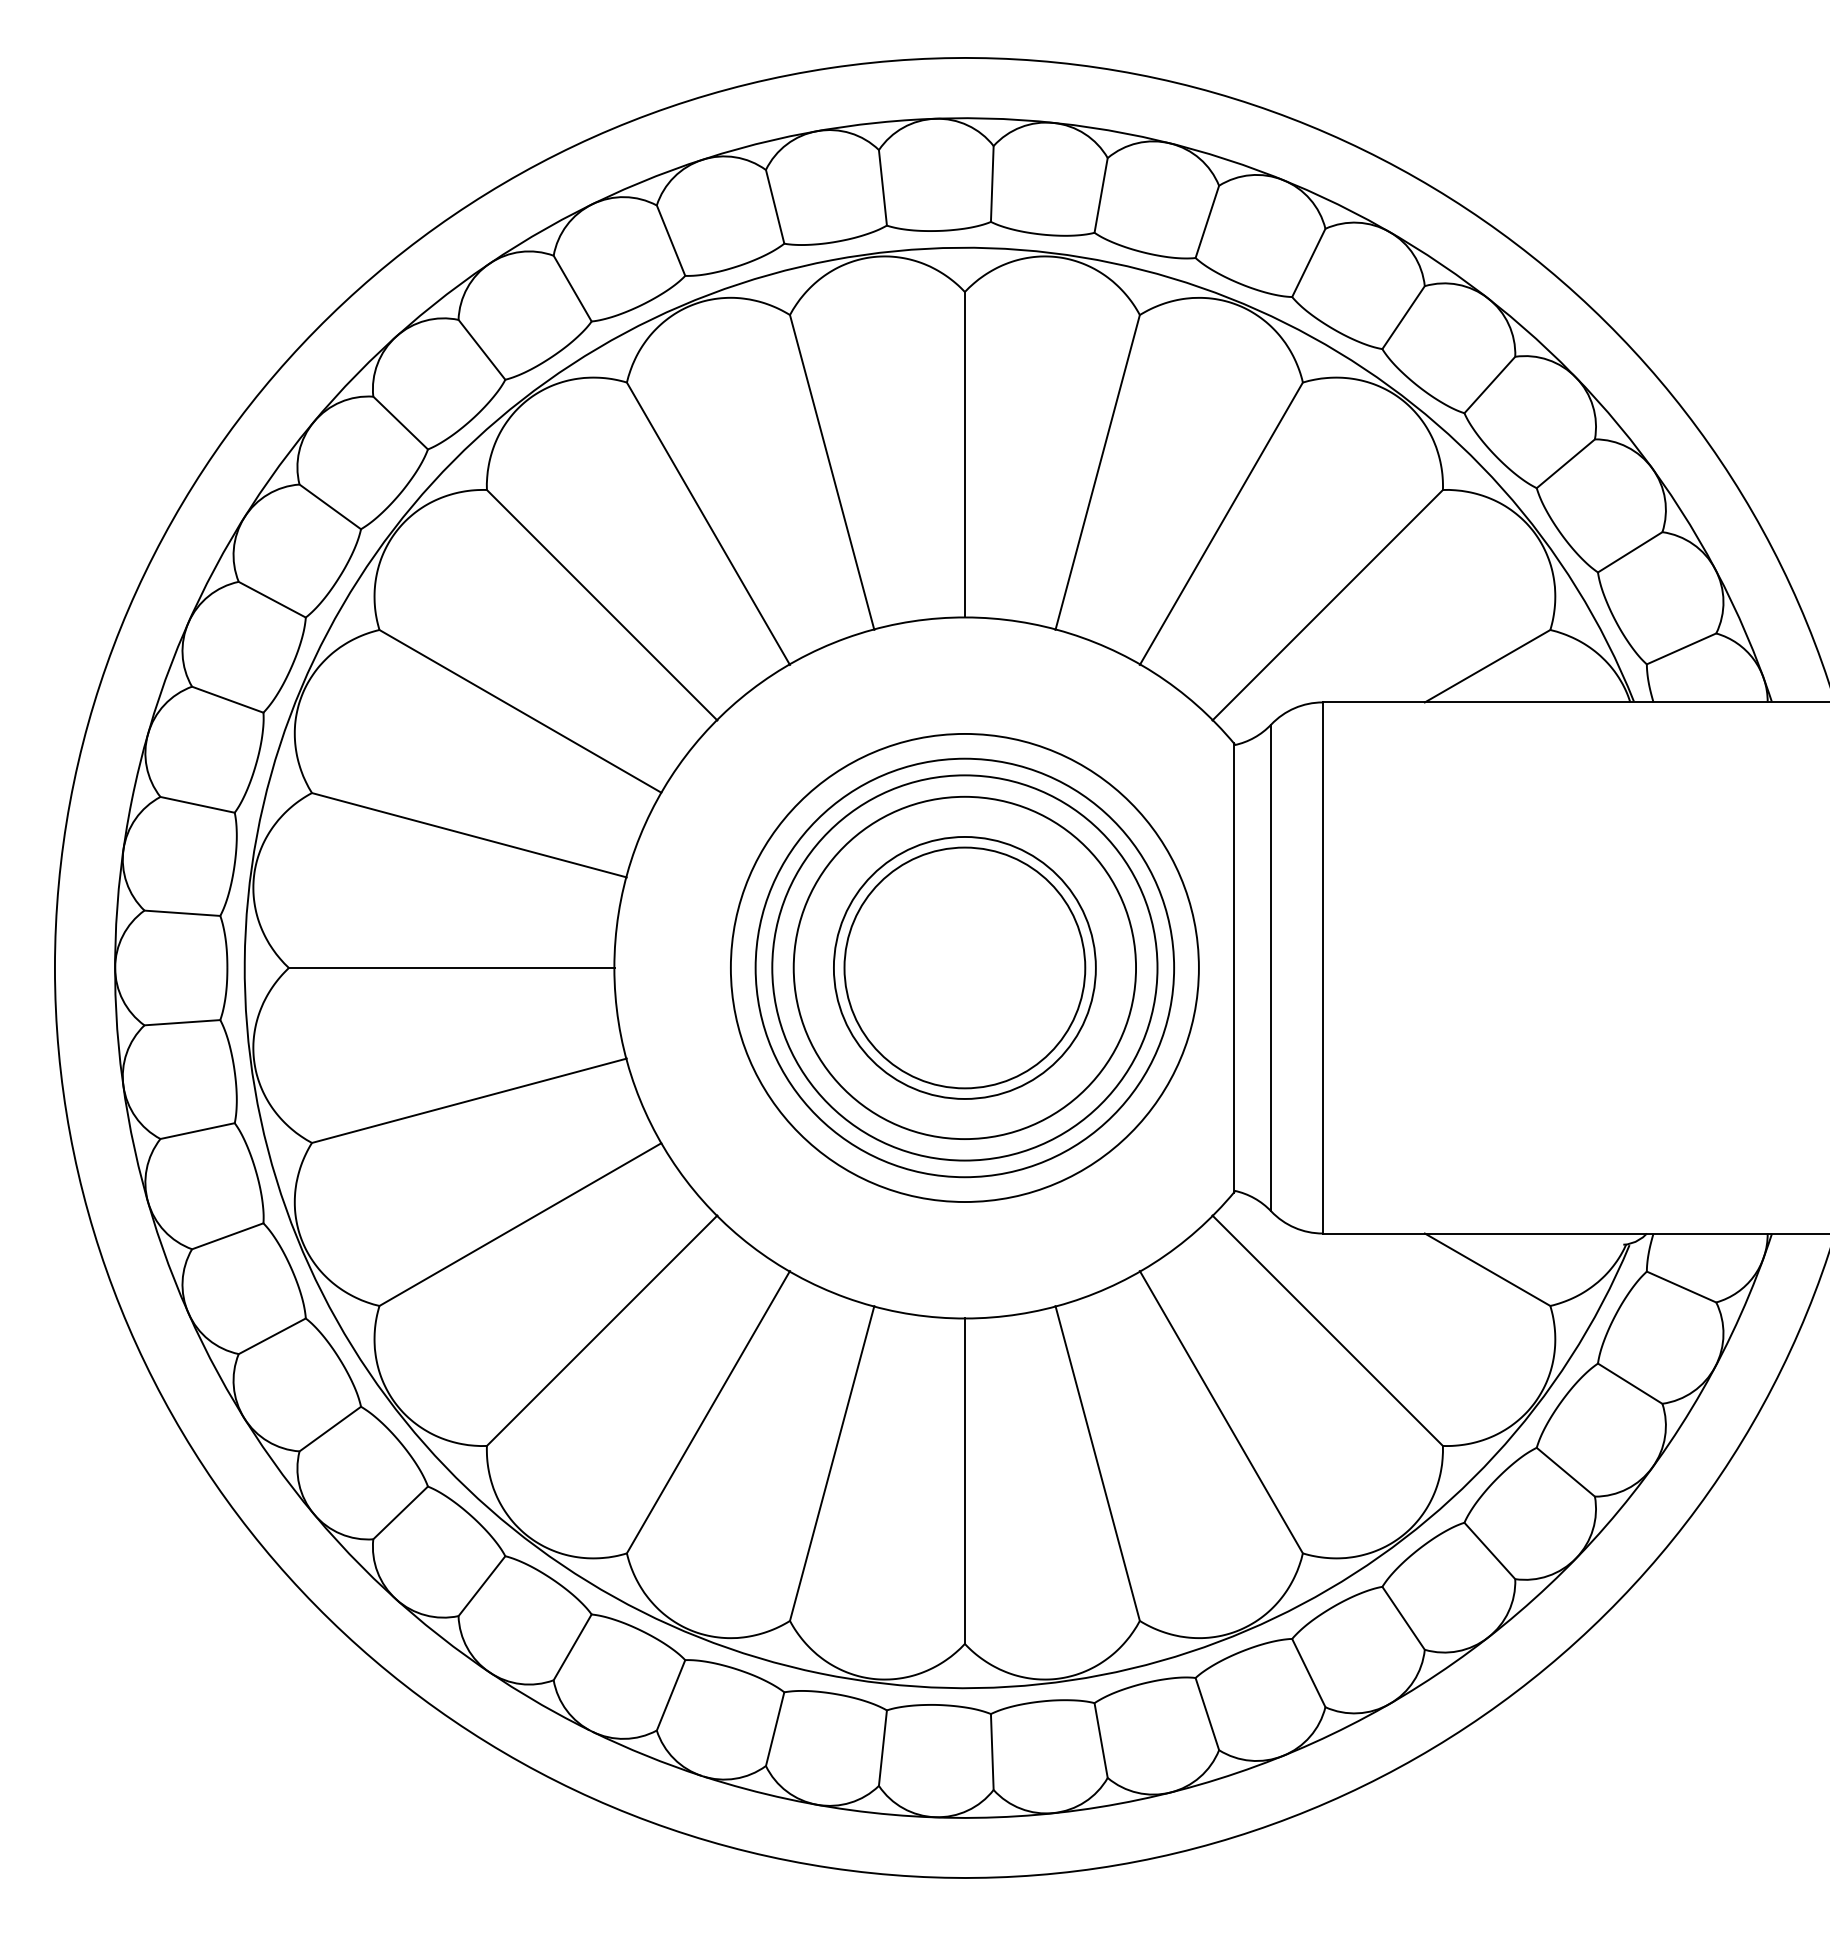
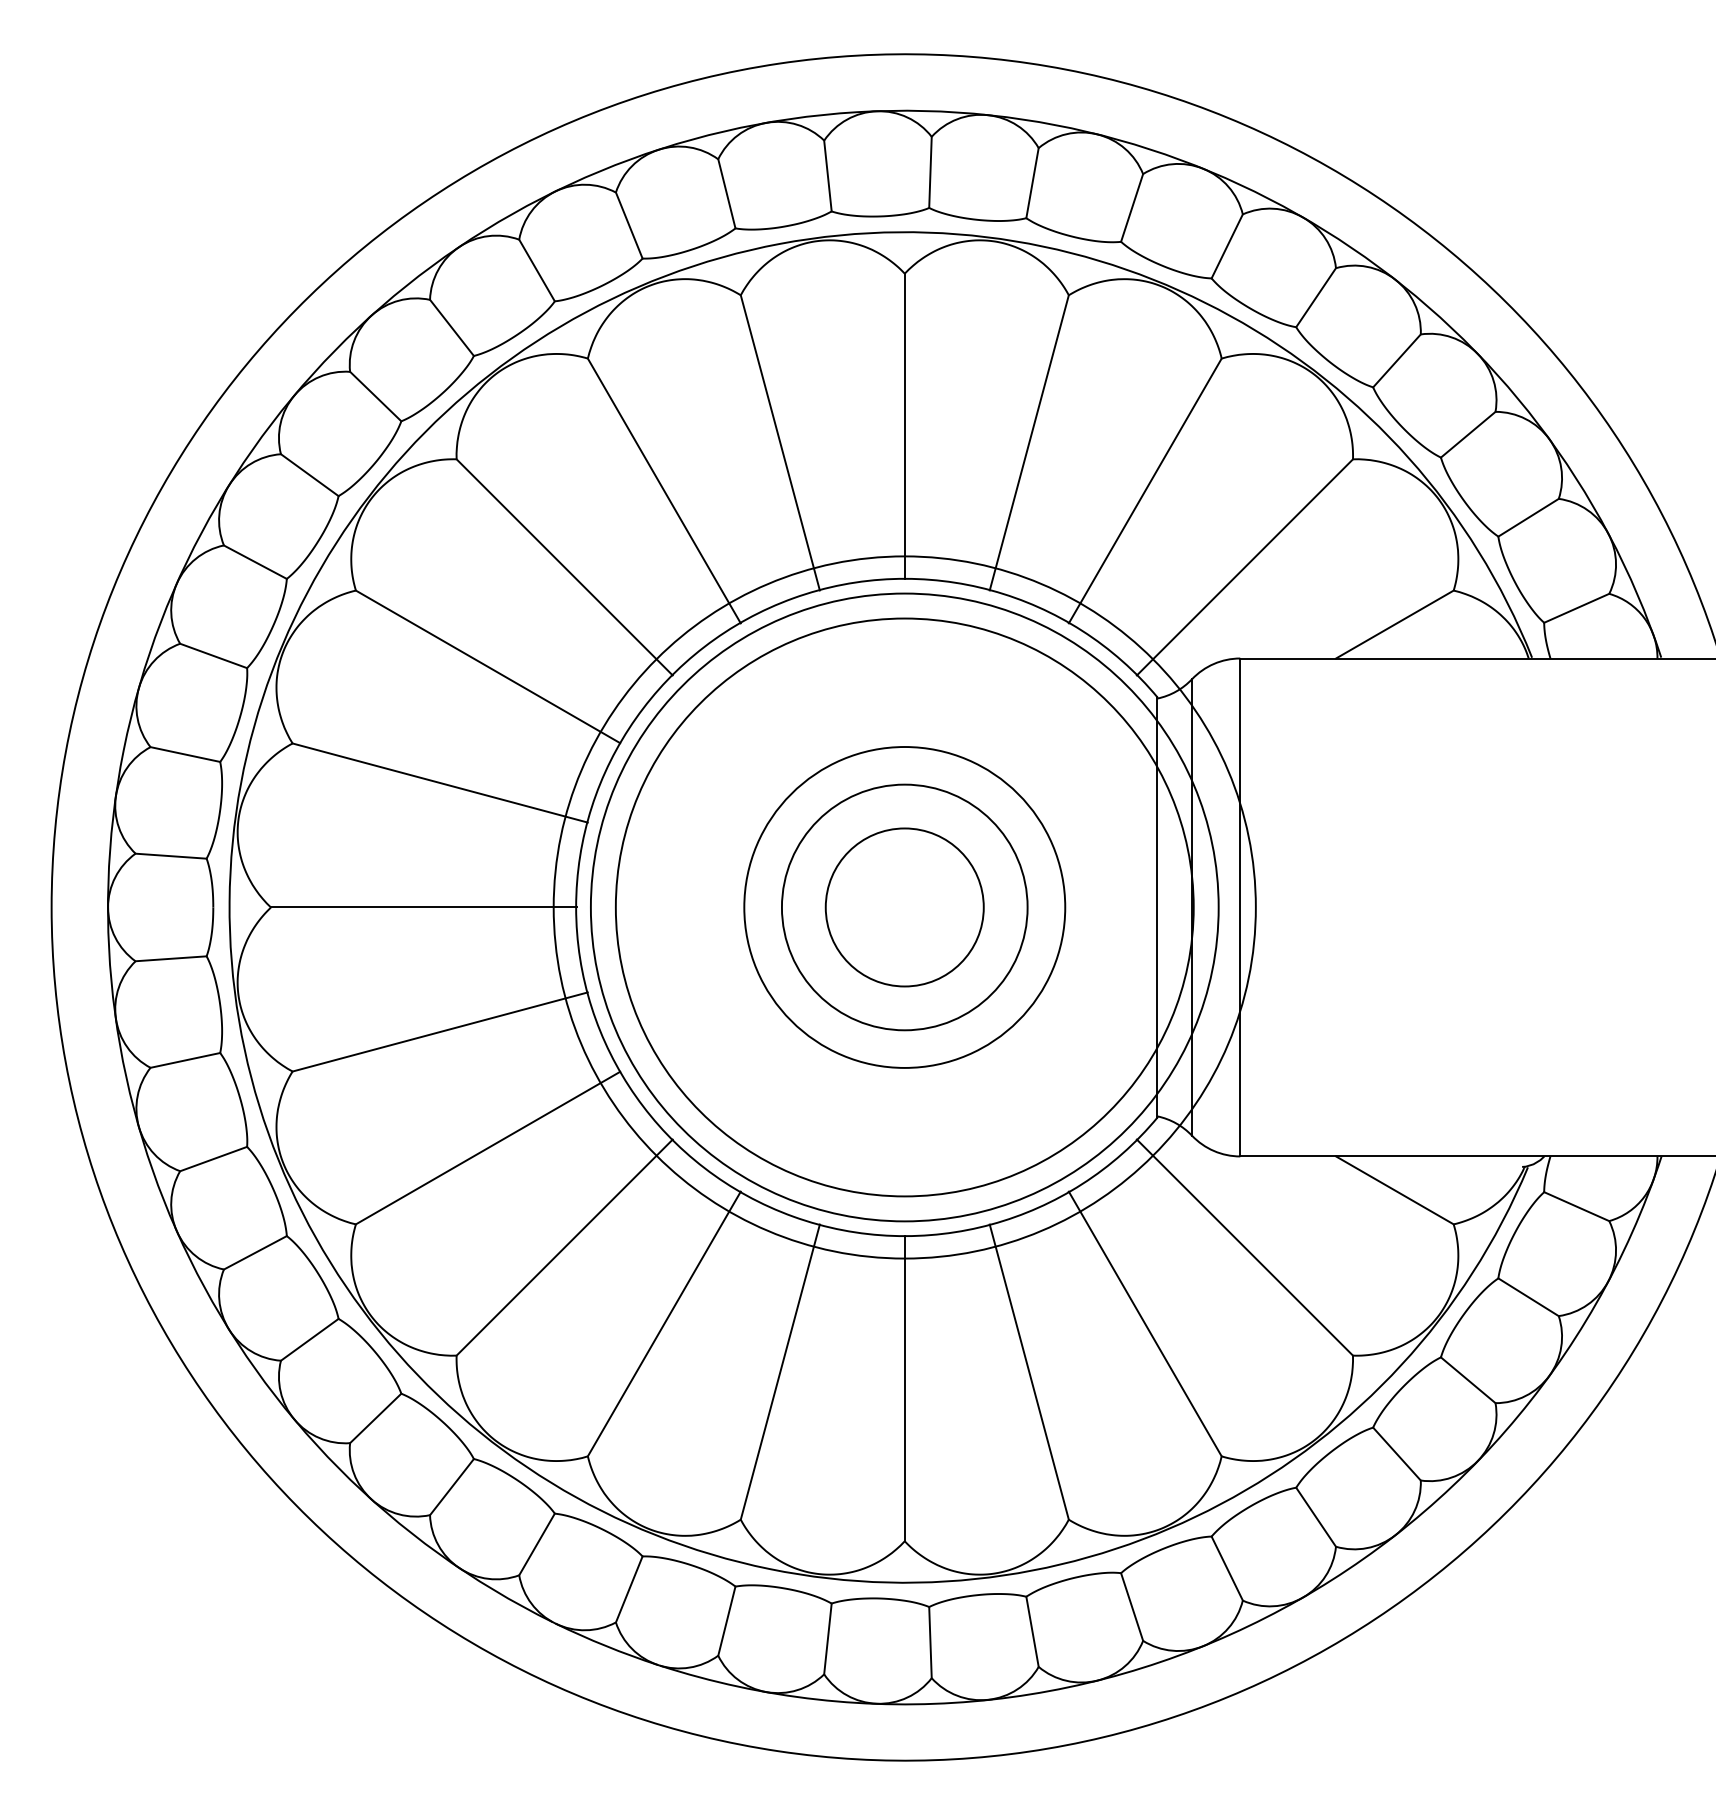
circle: (964, 967) -> (904, 907), size x0.7
circle: (964, 967) -> (904, 907), size x1.6
circle: (964, 967) -> (904, 907), size x1.6
circle: (964, 967) -> (904, 907), size x1.6

